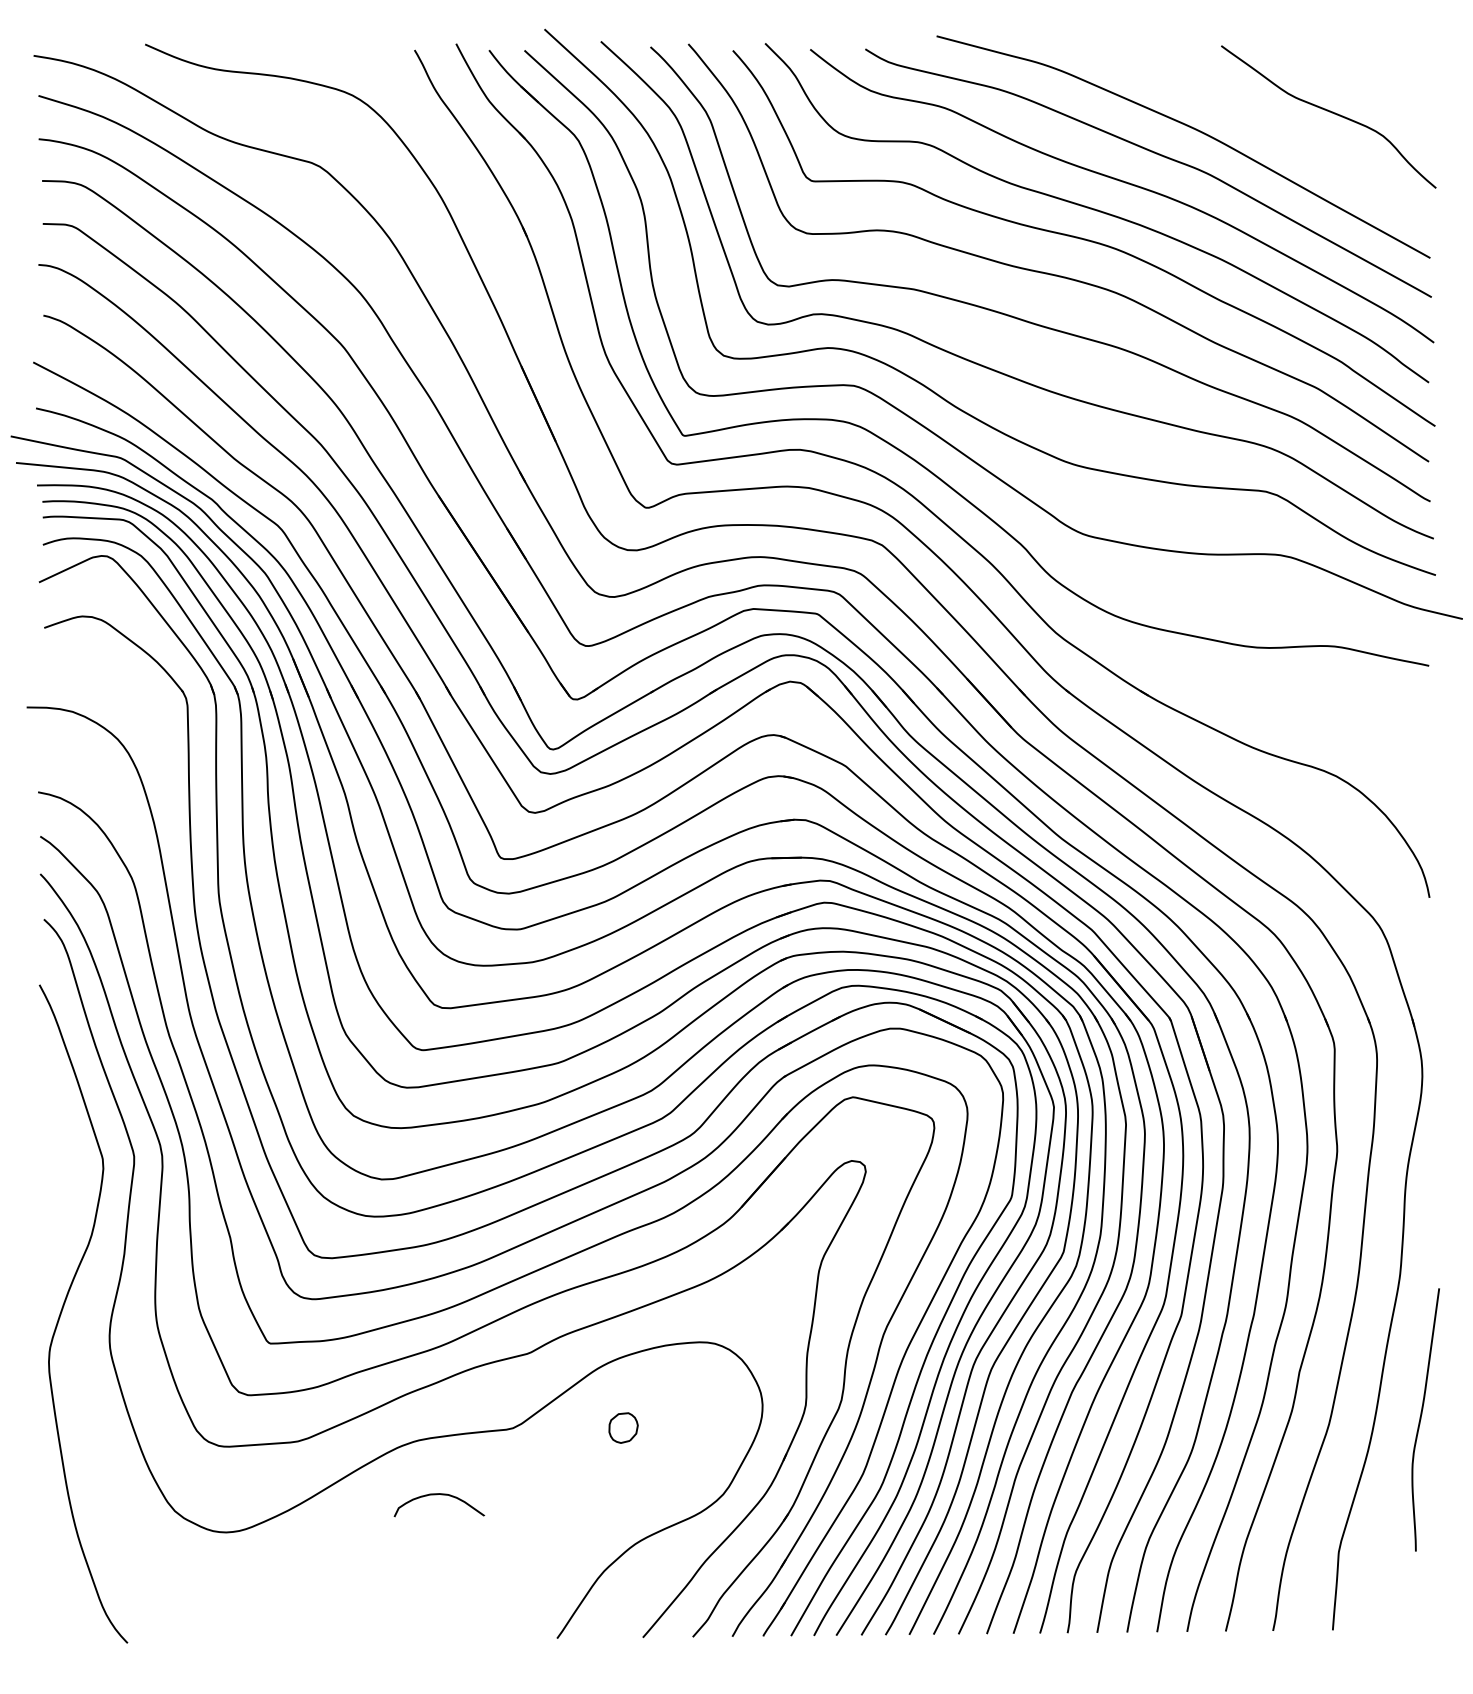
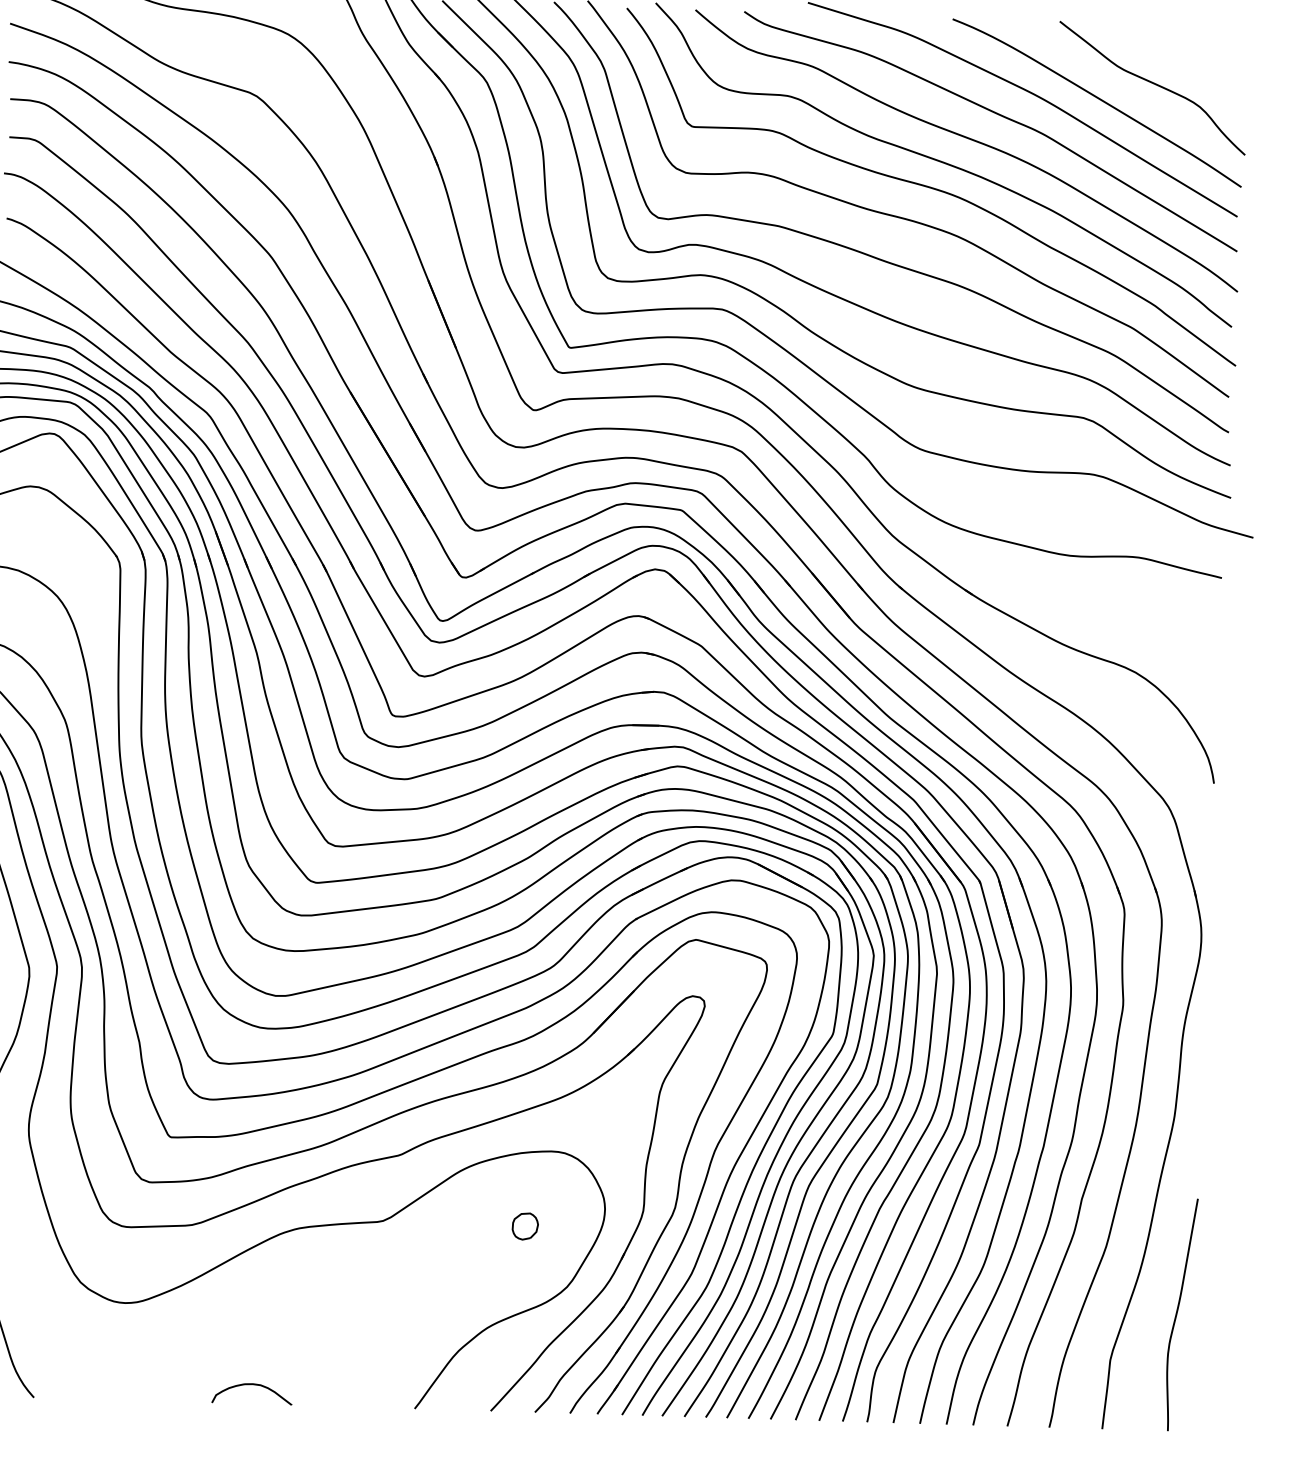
curve: (1267, 131) -> (1097, 98), added
curve: (1421, 1419) -> (1177, 1314), moved
part: (623, 1427) -> (525, 1226), moved
curve: (441, 1495) -> (254, 1385), moved

